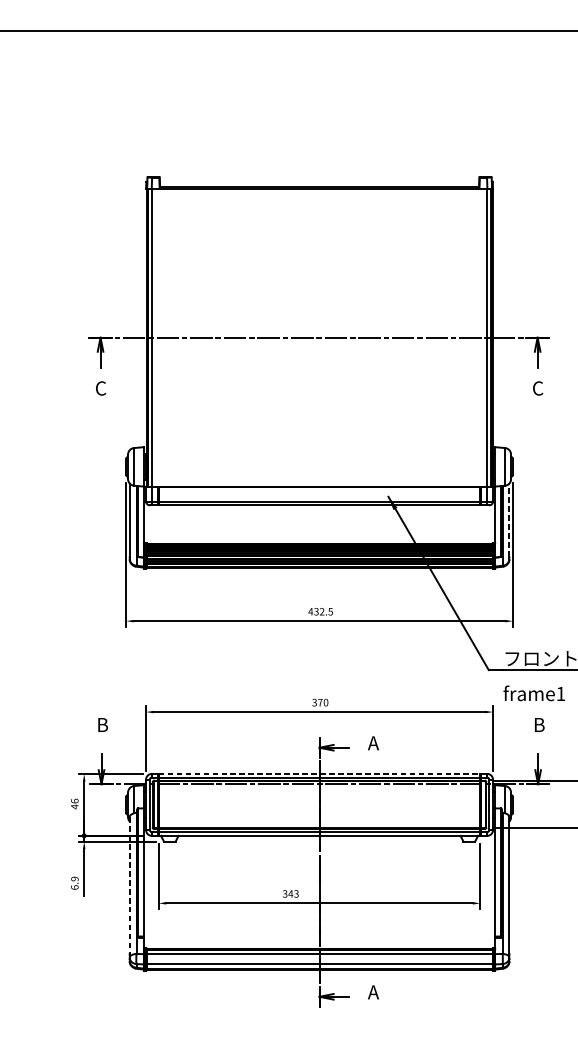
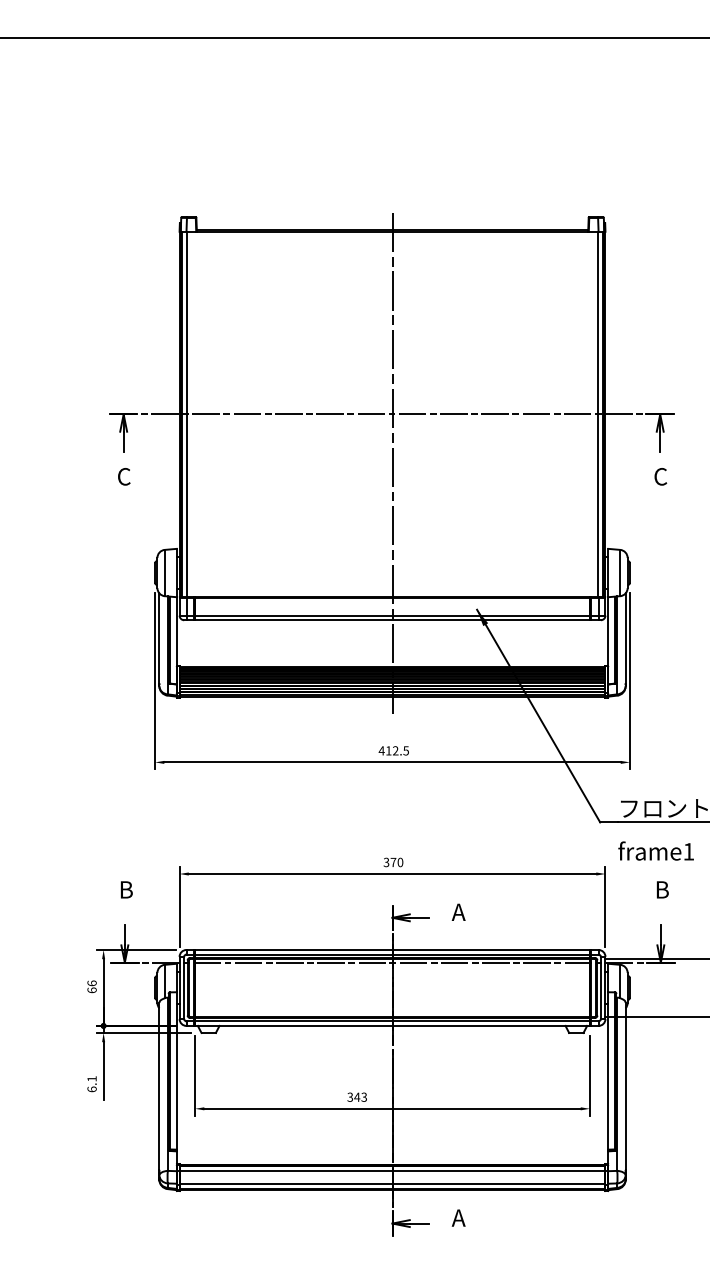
line: (319, 376) -> (392, 462), added
line: (509, 520) -> (625, 638), dashed -> solid
text: (316, 611) -> (388, 750), 432.5 -> 412.5
line: (320, 773) -> (393, 949), dashed -> solid
text: (74, 806) -> (91, 990), 46 -> 66
text: (74, 878) -> (91, 1078), 6.9 -> 6.1
line: (129, 885) -> (159, 1086), dashed -> solid

